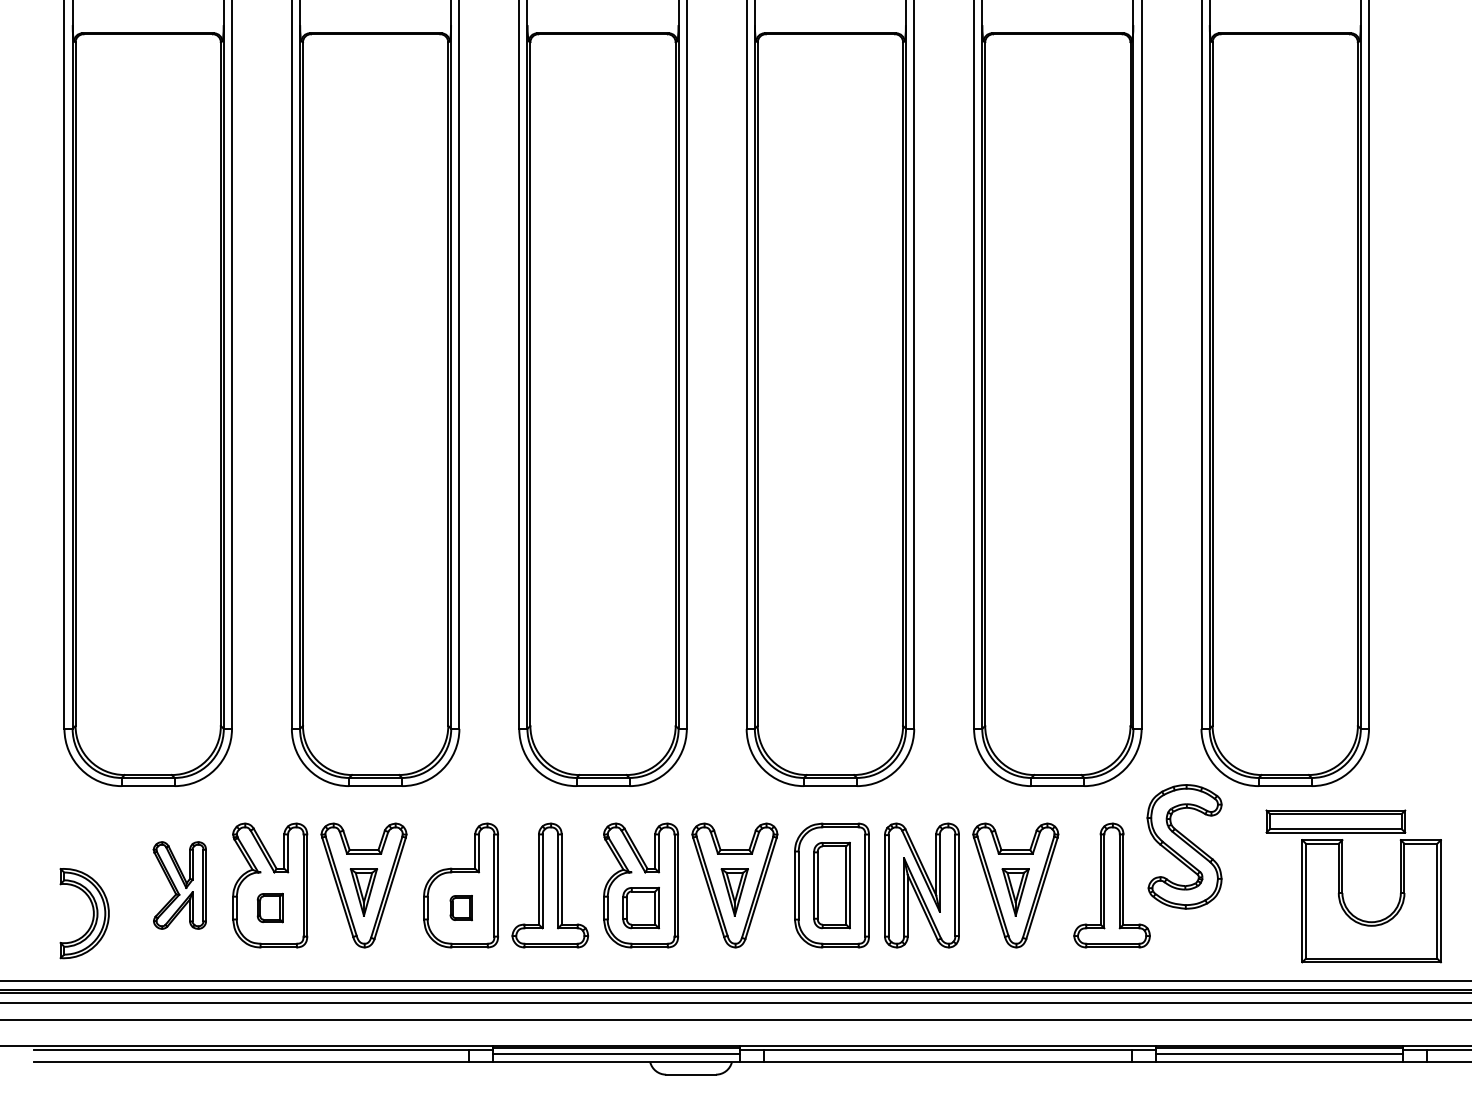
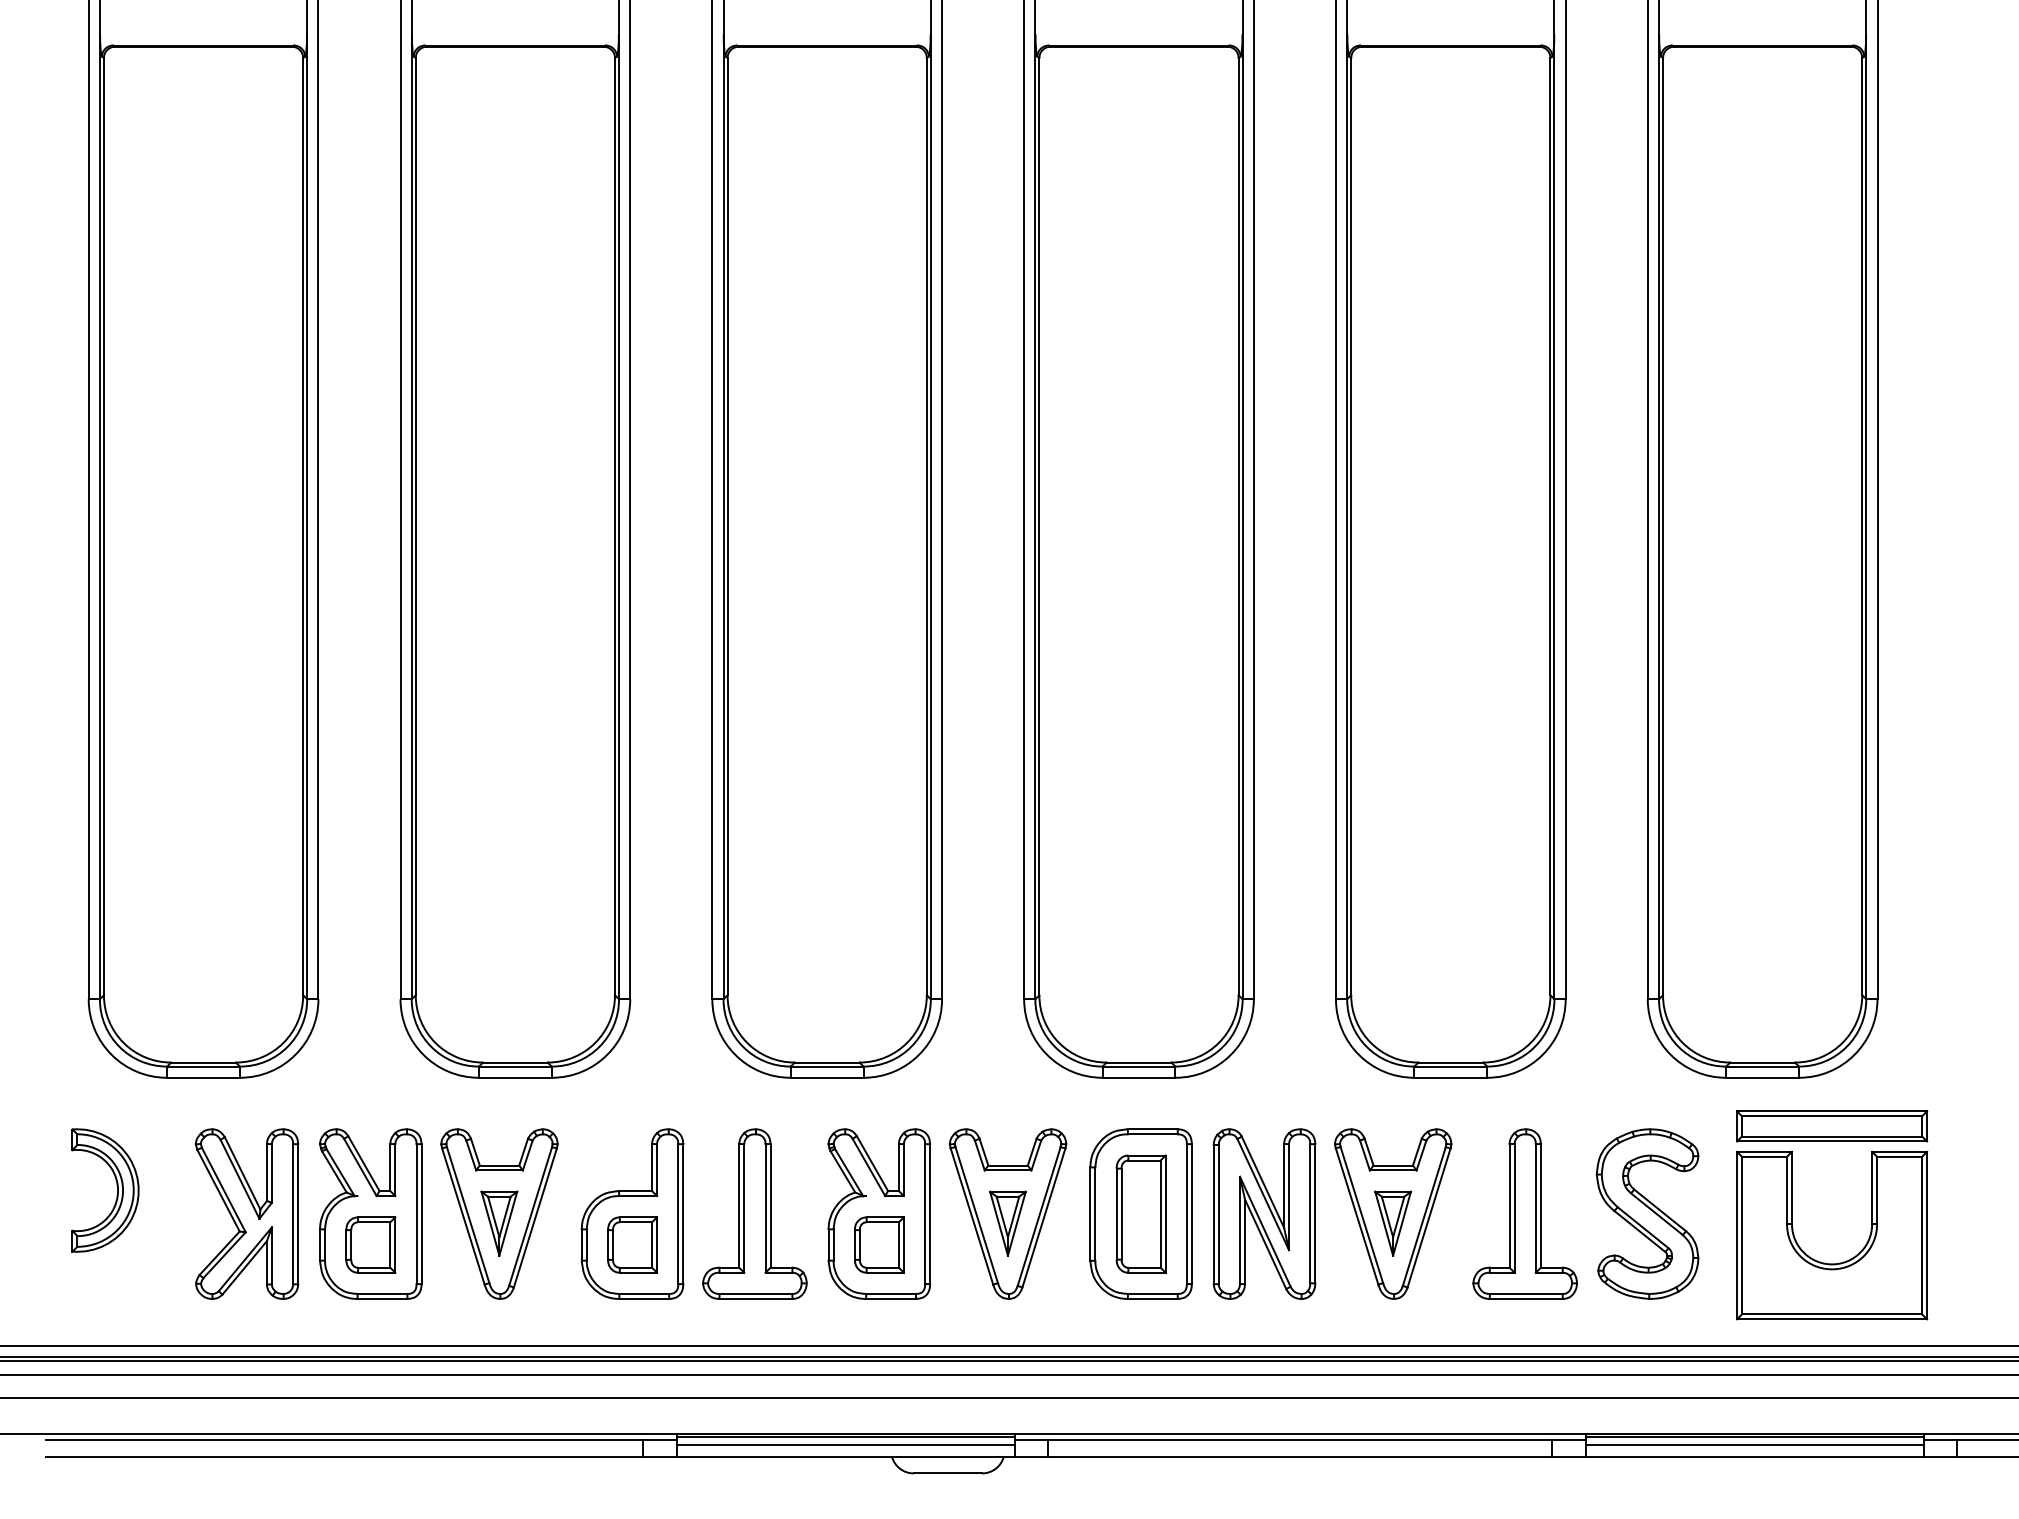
part: (1184, 846) -> (1647, 1213), moved
part: (179, 885) -> (246, 1213), size x1.43
part: (269, 907) -> (370, 1244), size x1.43
part: (461, 907) -> (632, 1244), size x1.67
part: (92, 910) -> (116, 1186), moved
part: (1366, 920) -> (1825, 1262), moved

